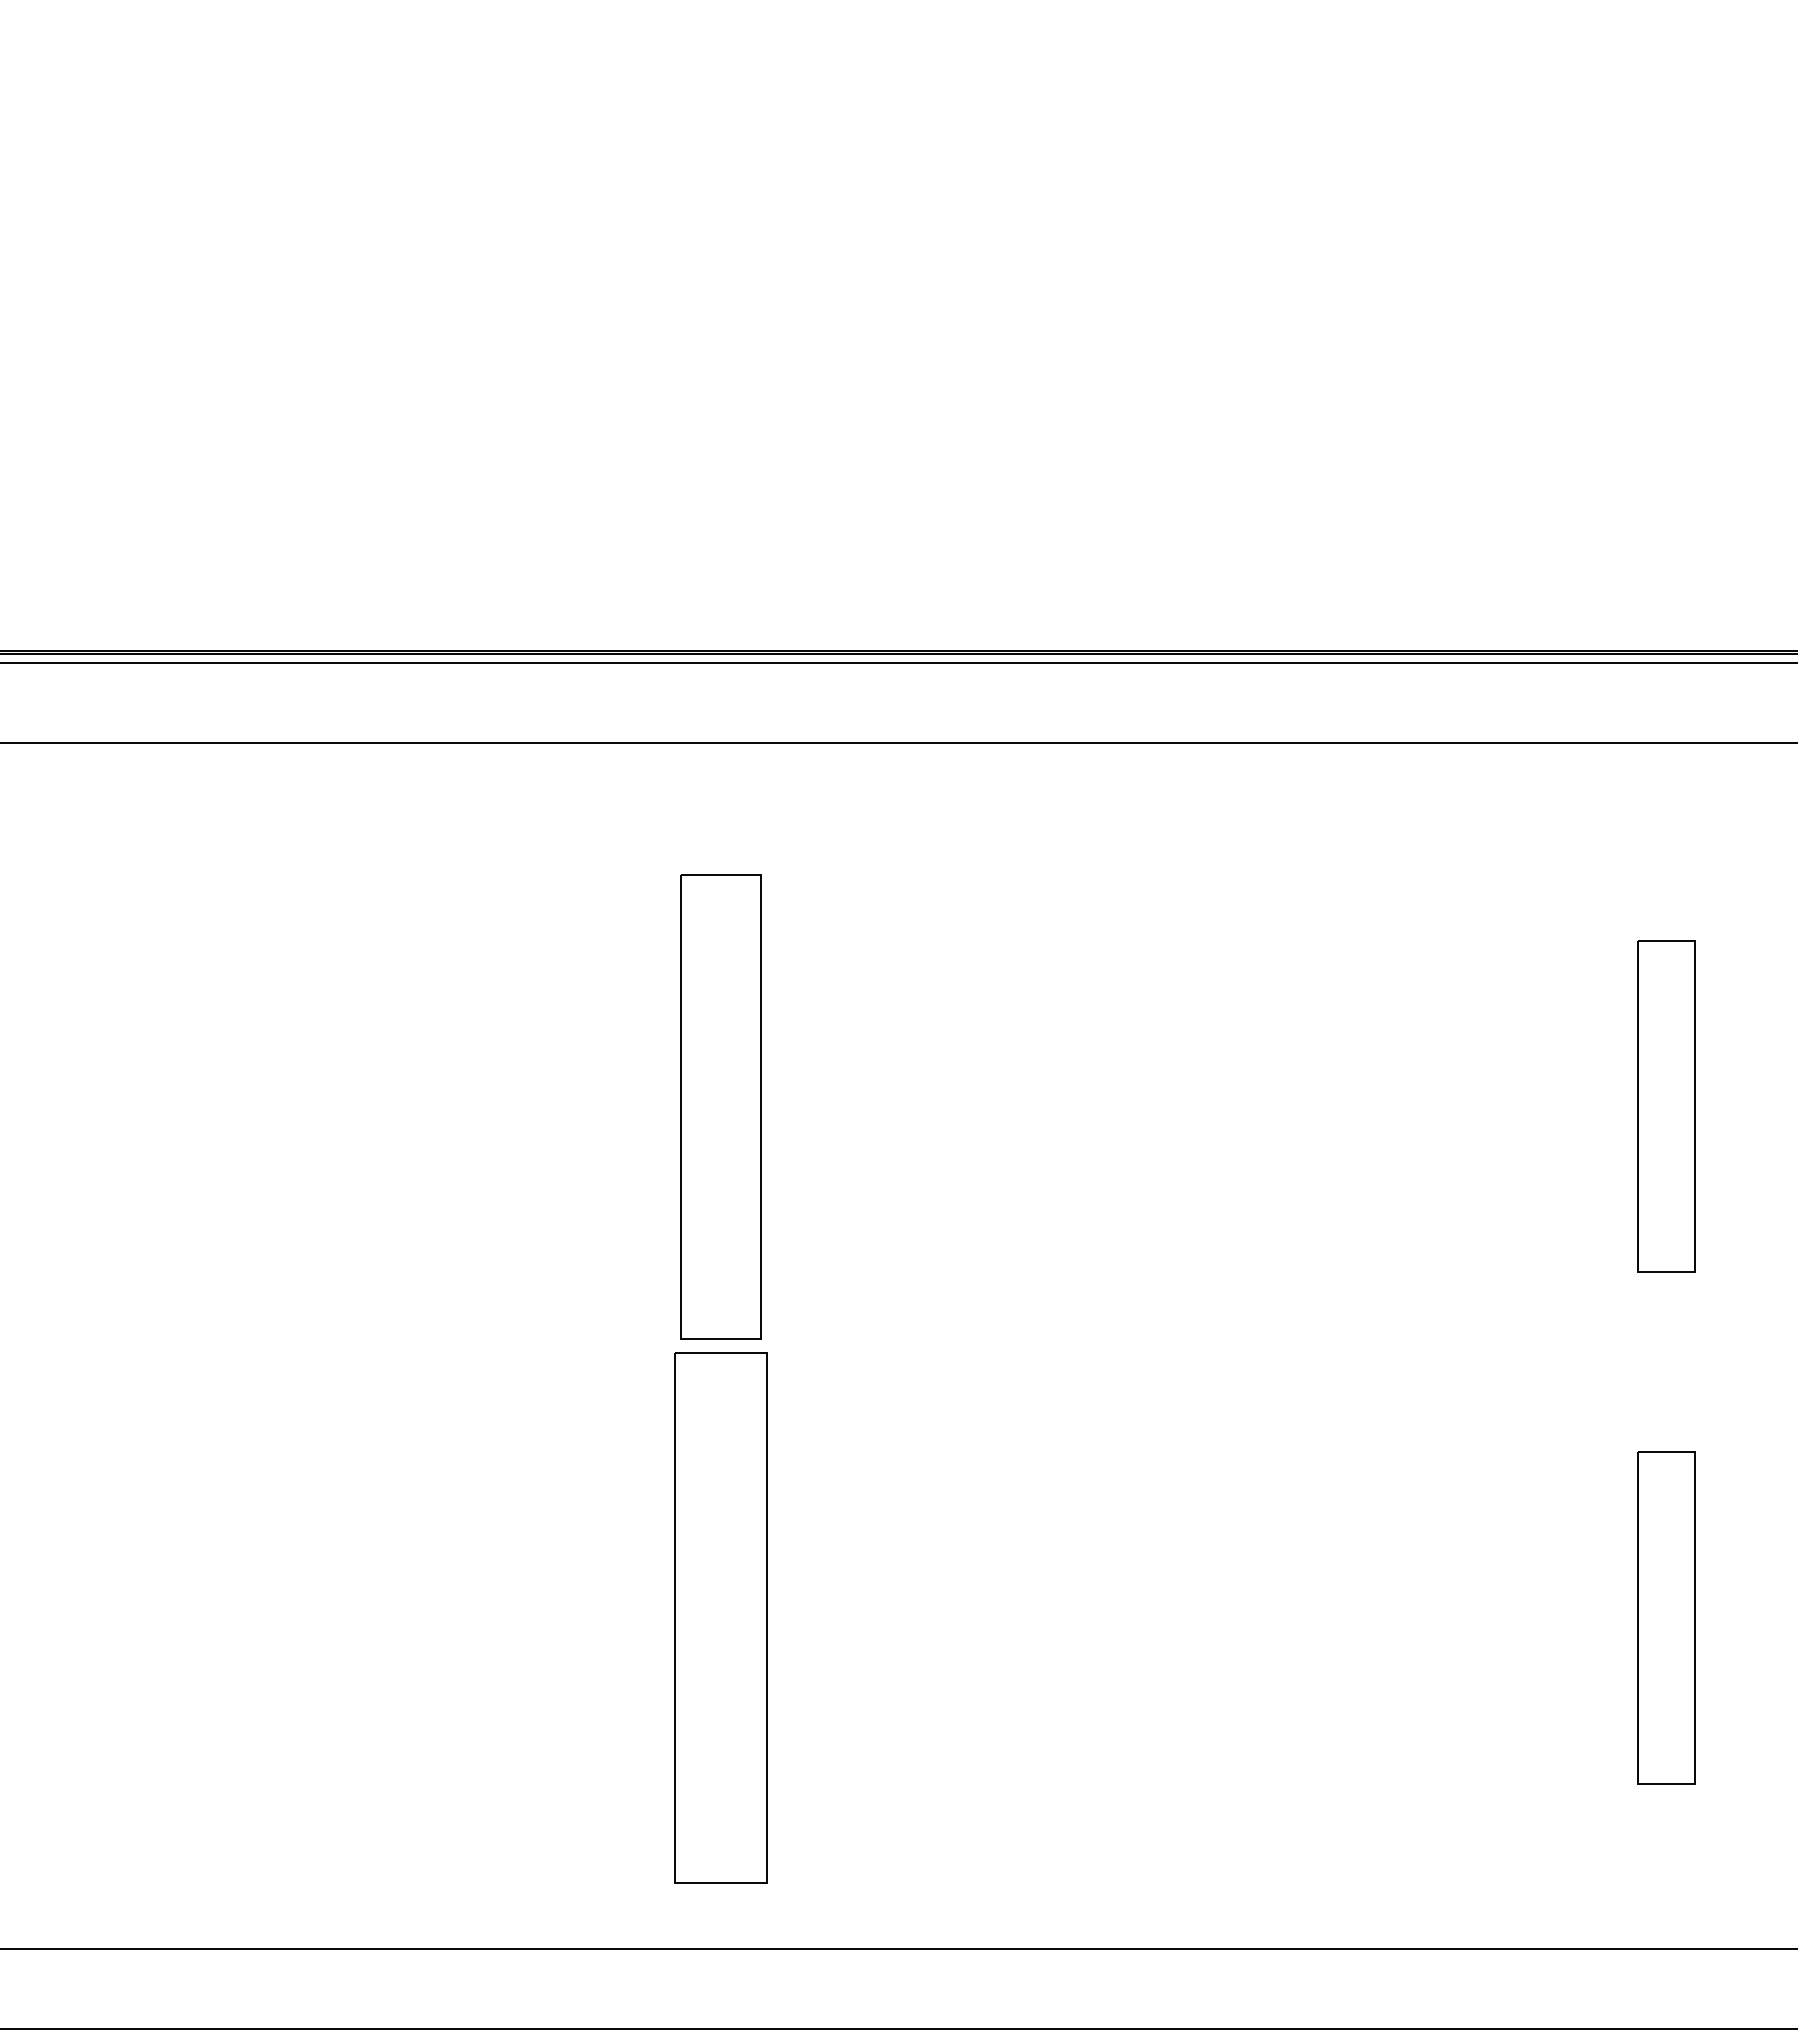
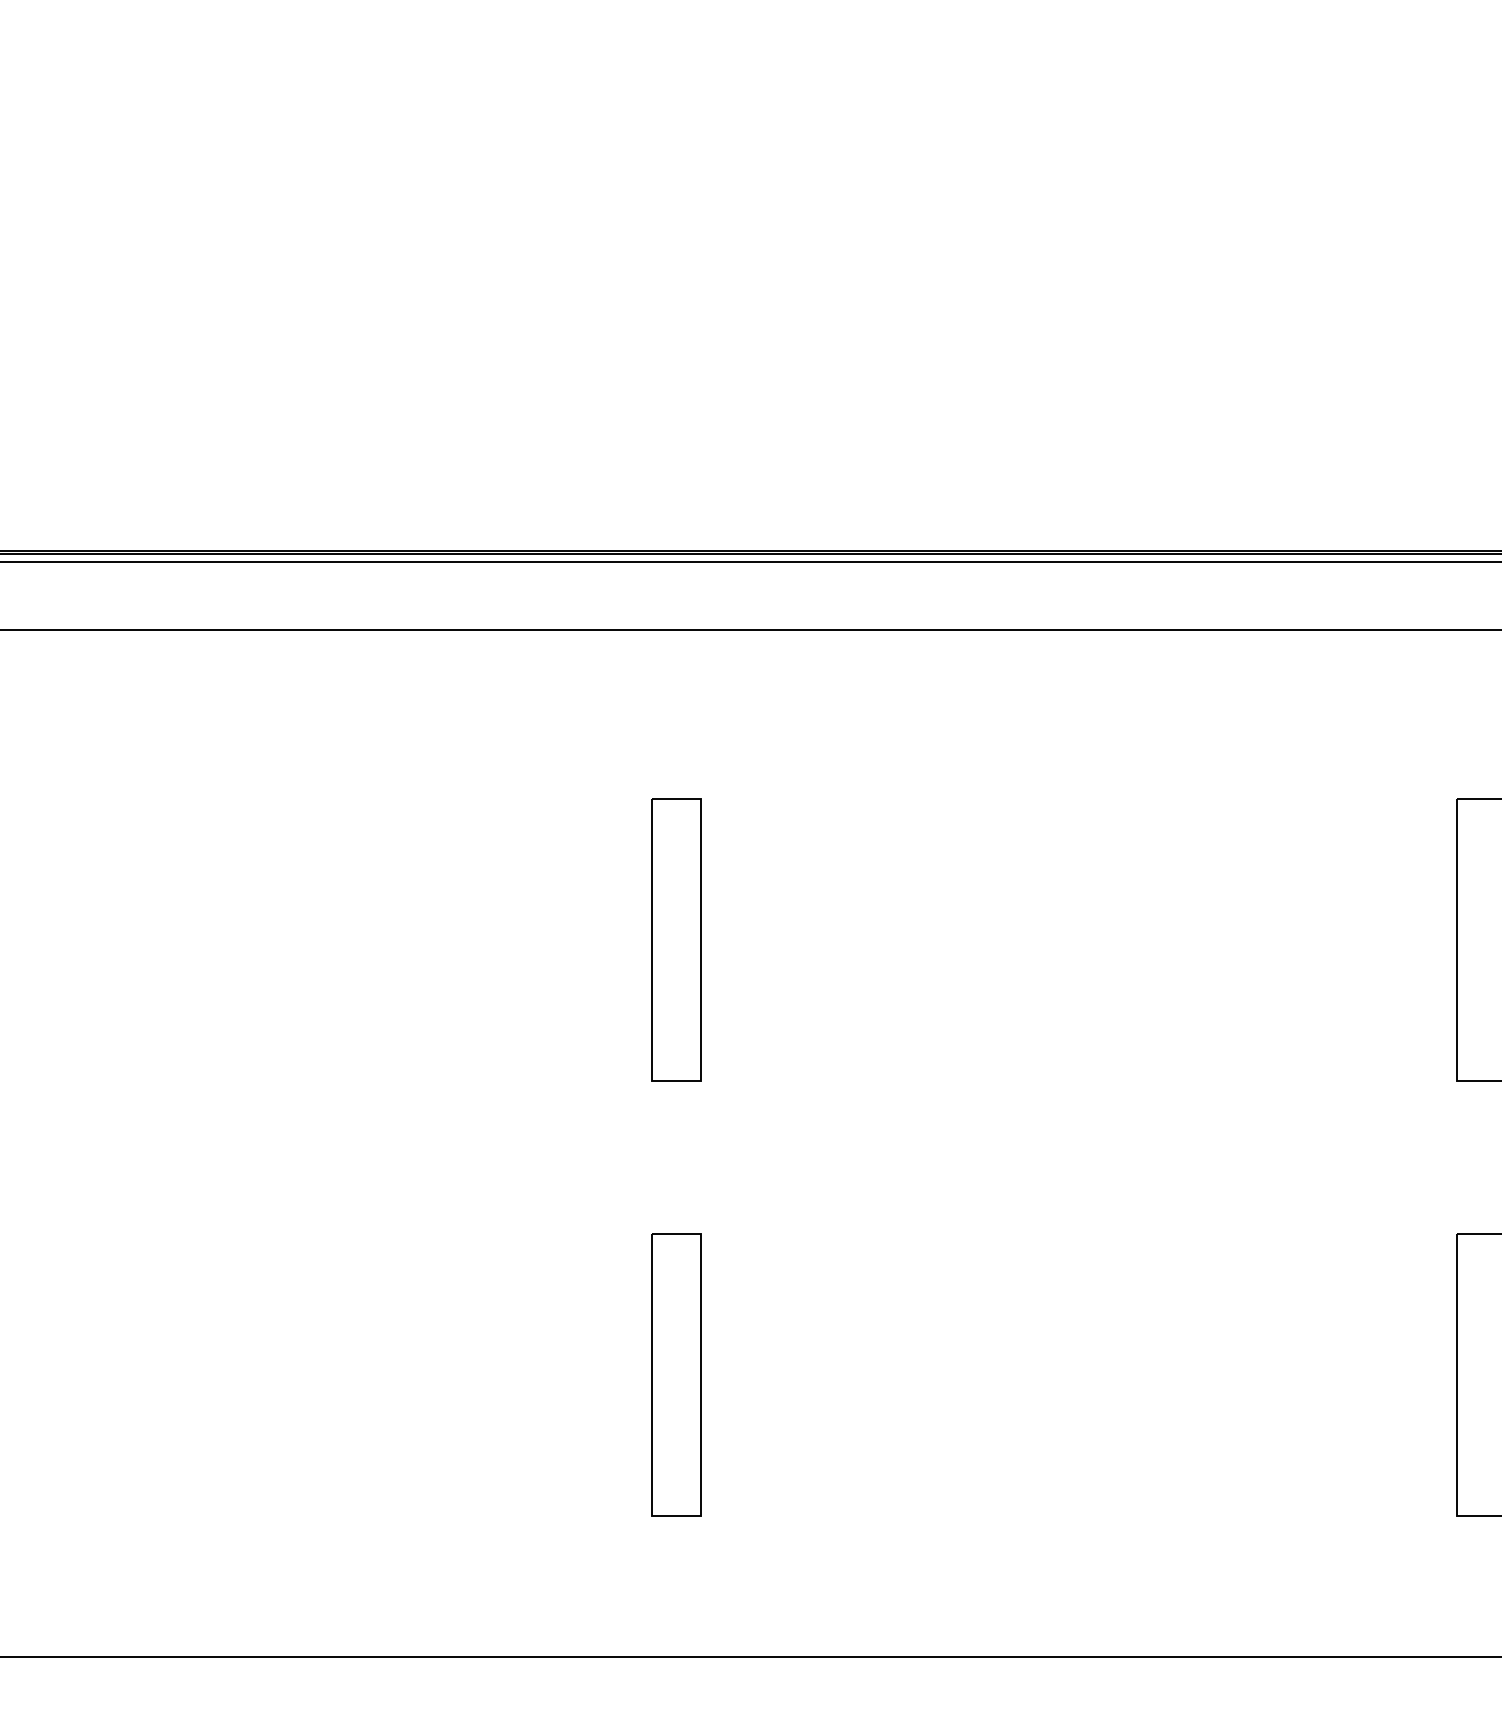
part: (720, 1106) -> (676, 939), size x0.71
part: (720, 1617) -> (676, 1374), size x0.62

